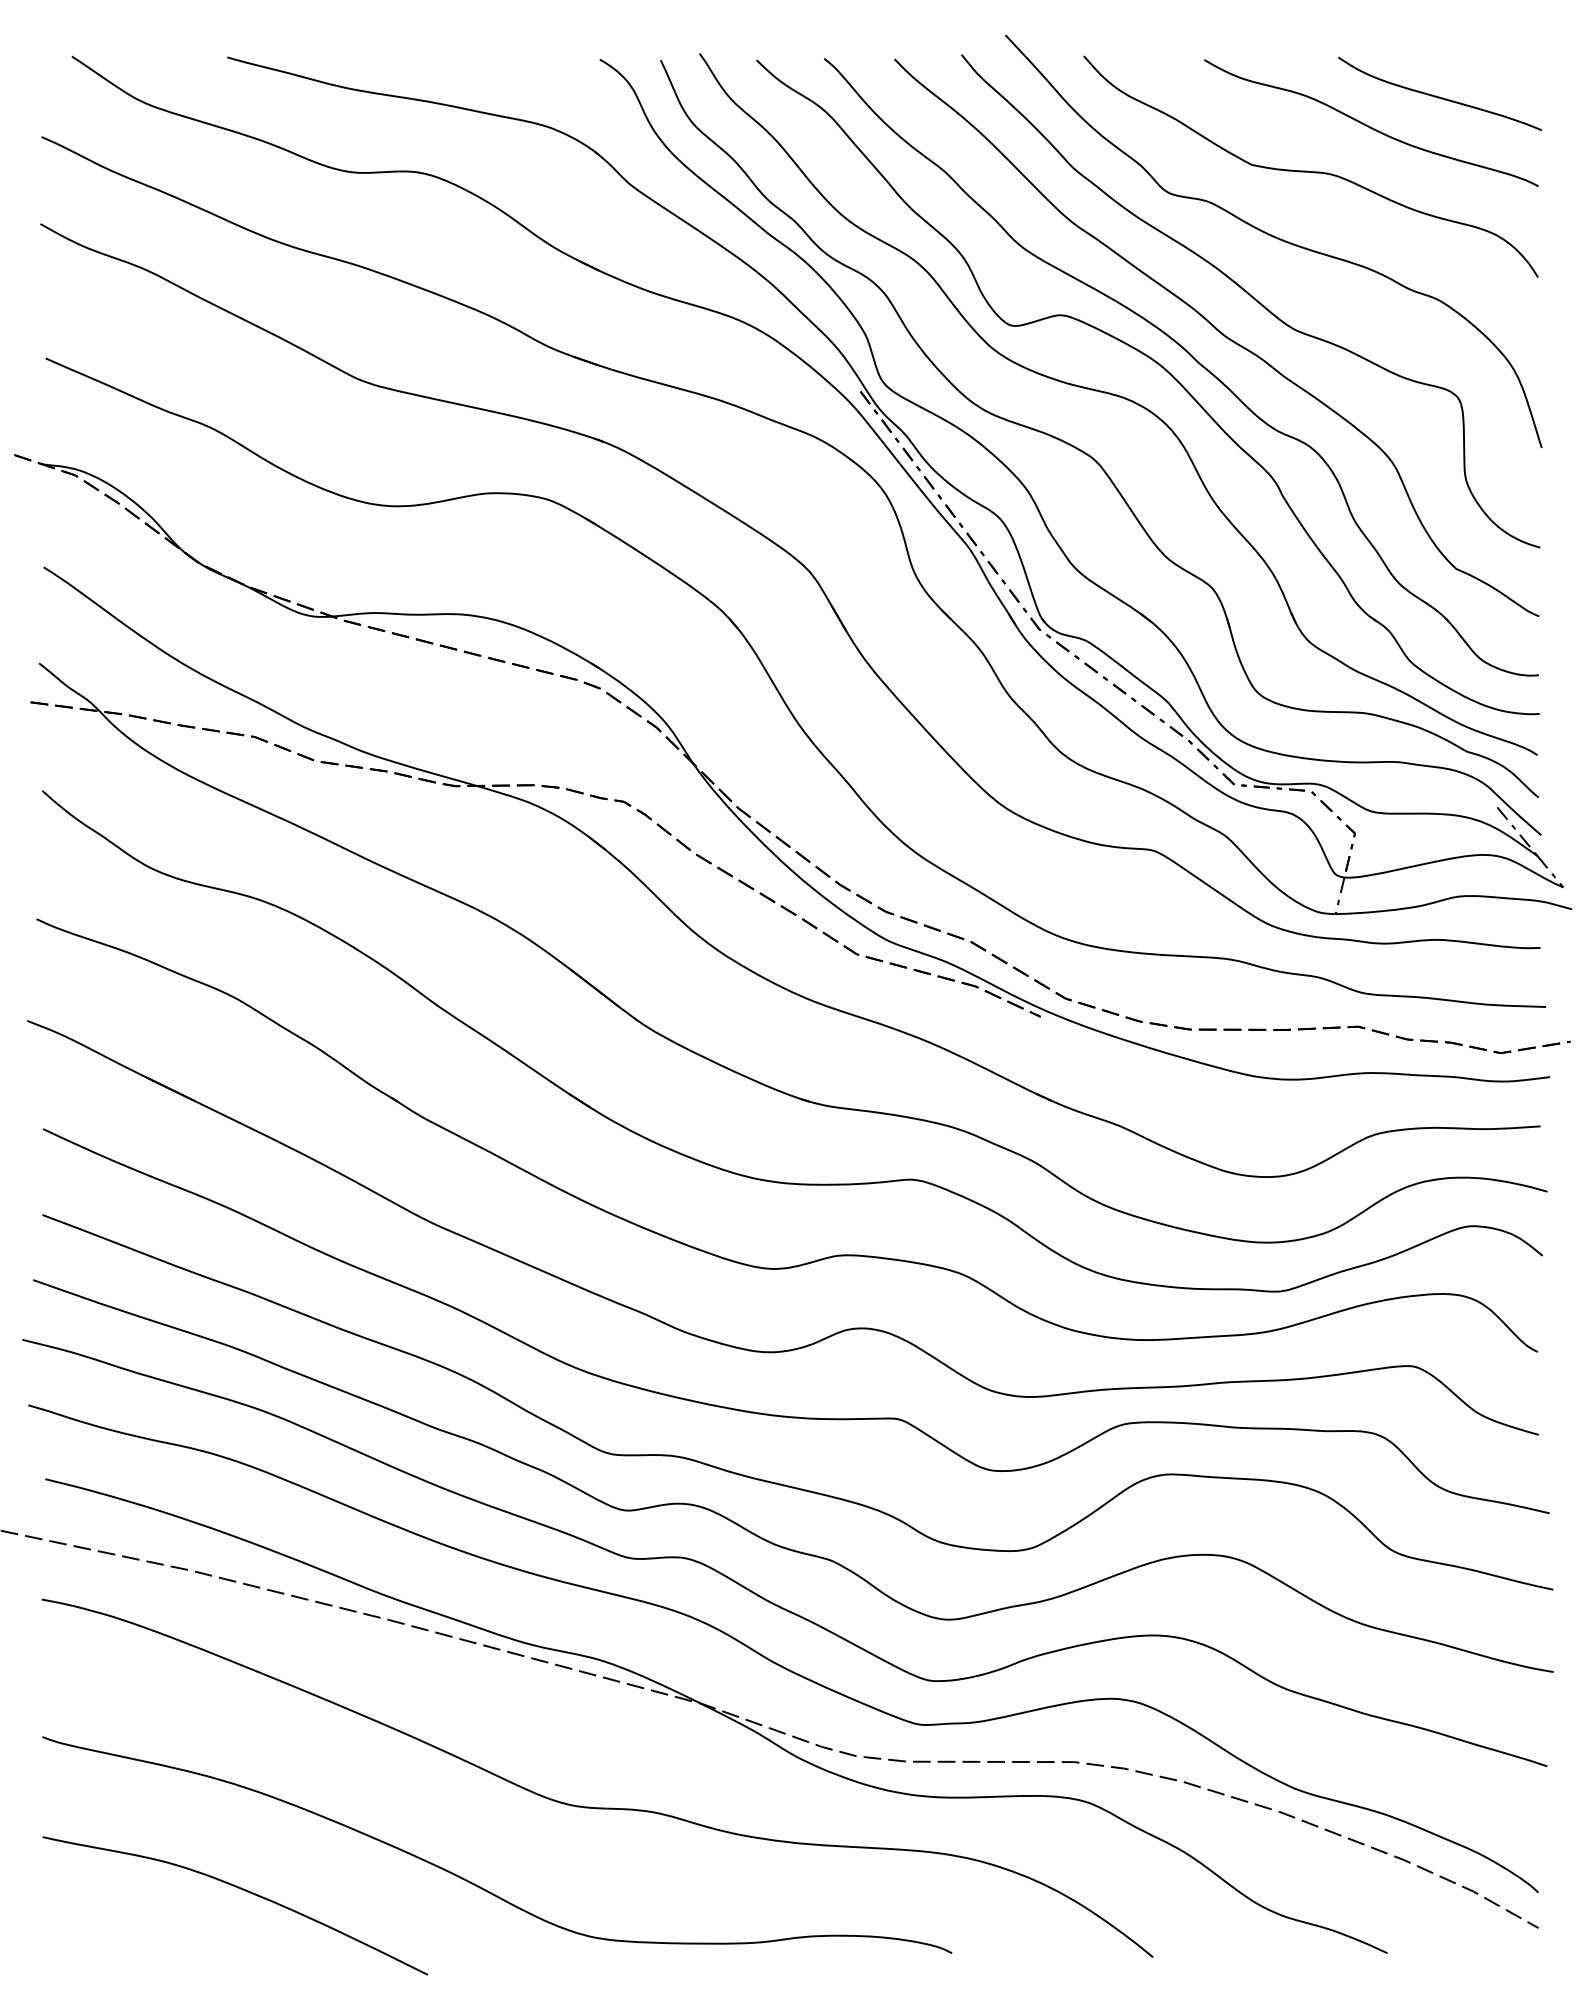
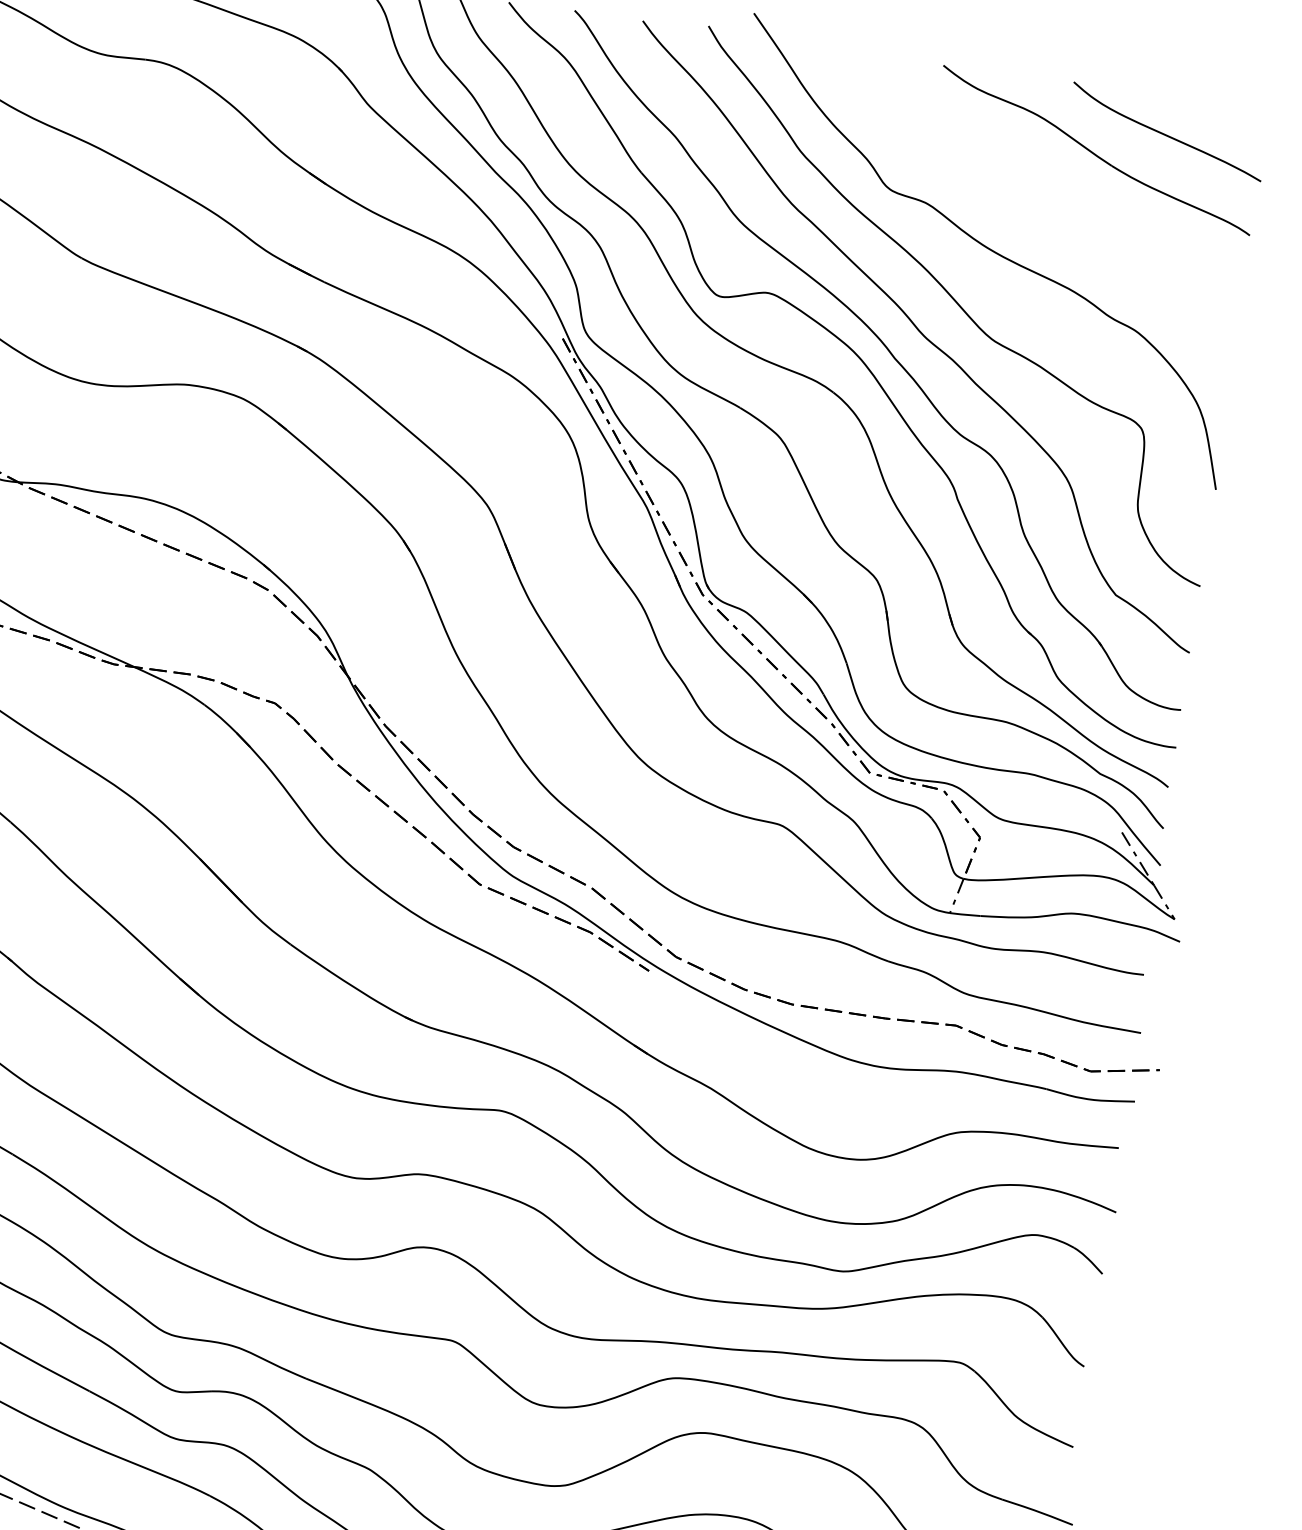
part: (1310, 166) -> (1031, 183), removed

